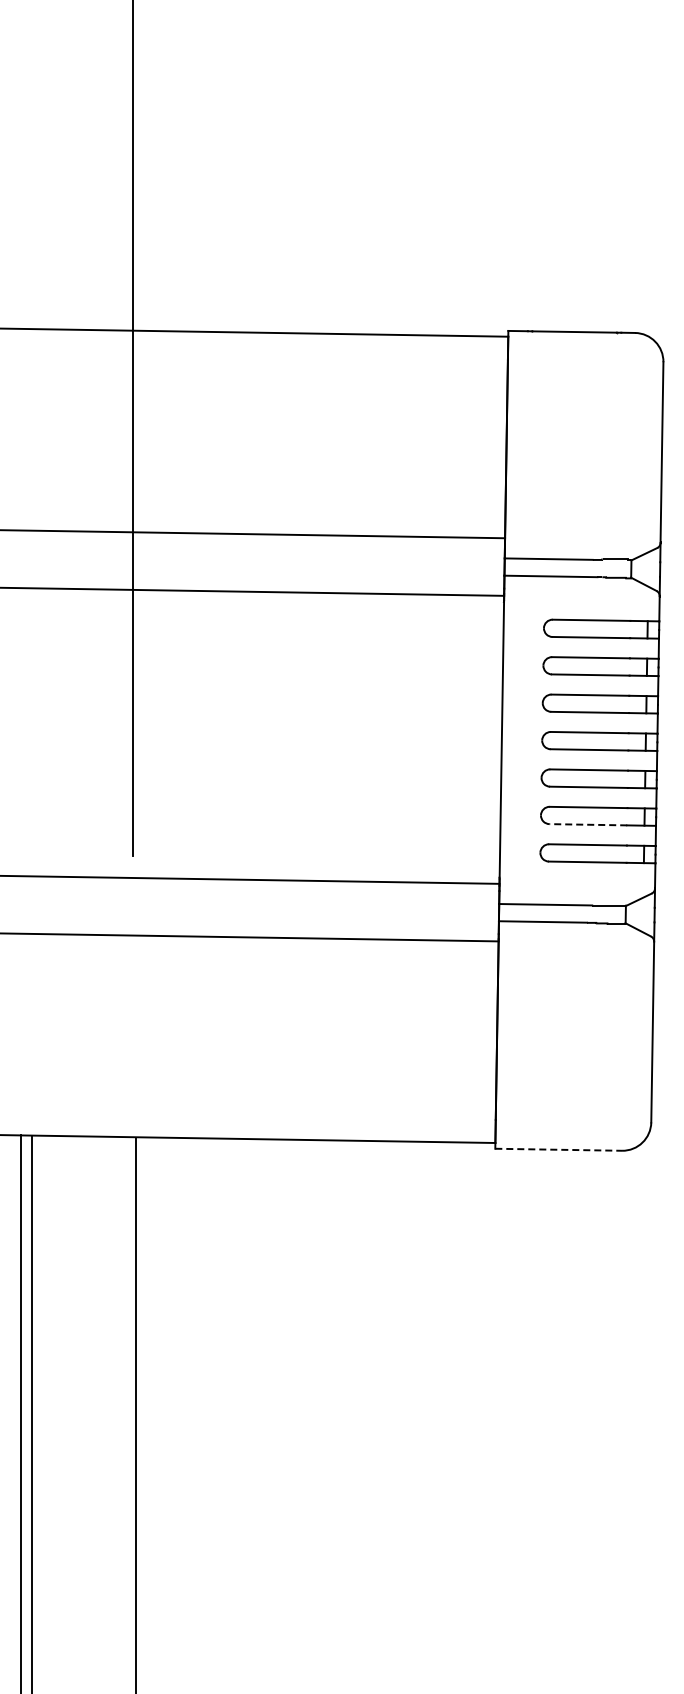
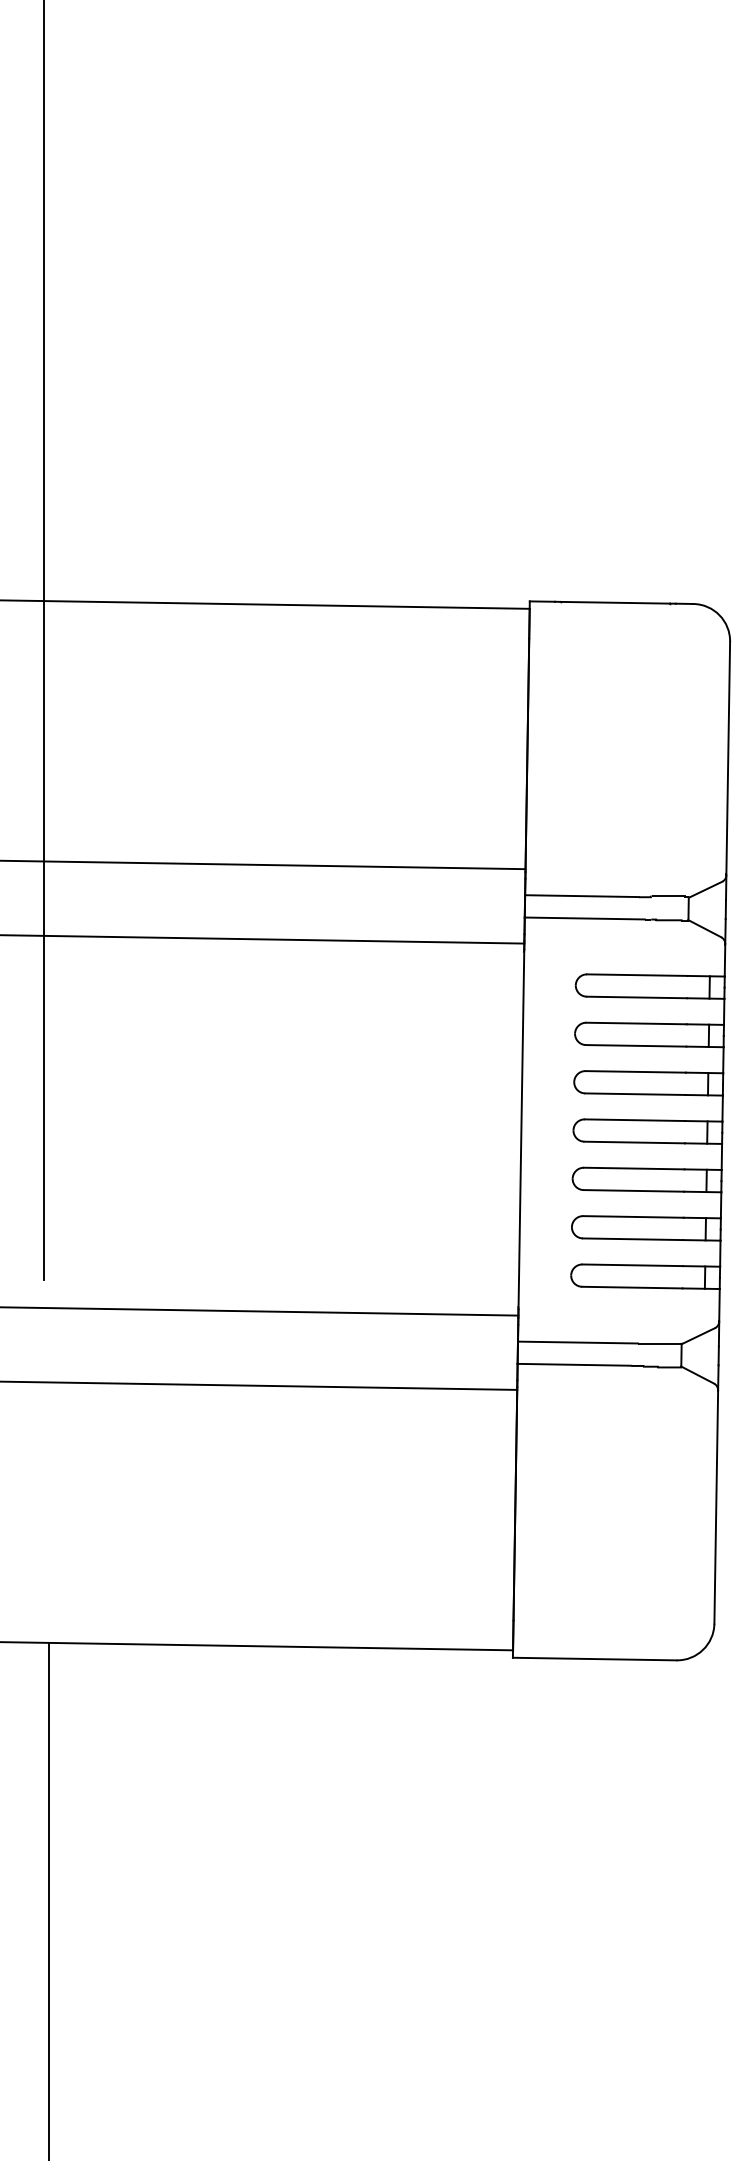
line: (588, 824) -> (633, 1238), dashed -> solid
line: (559, 1149) -> (595, 1658), dashed -> solid

